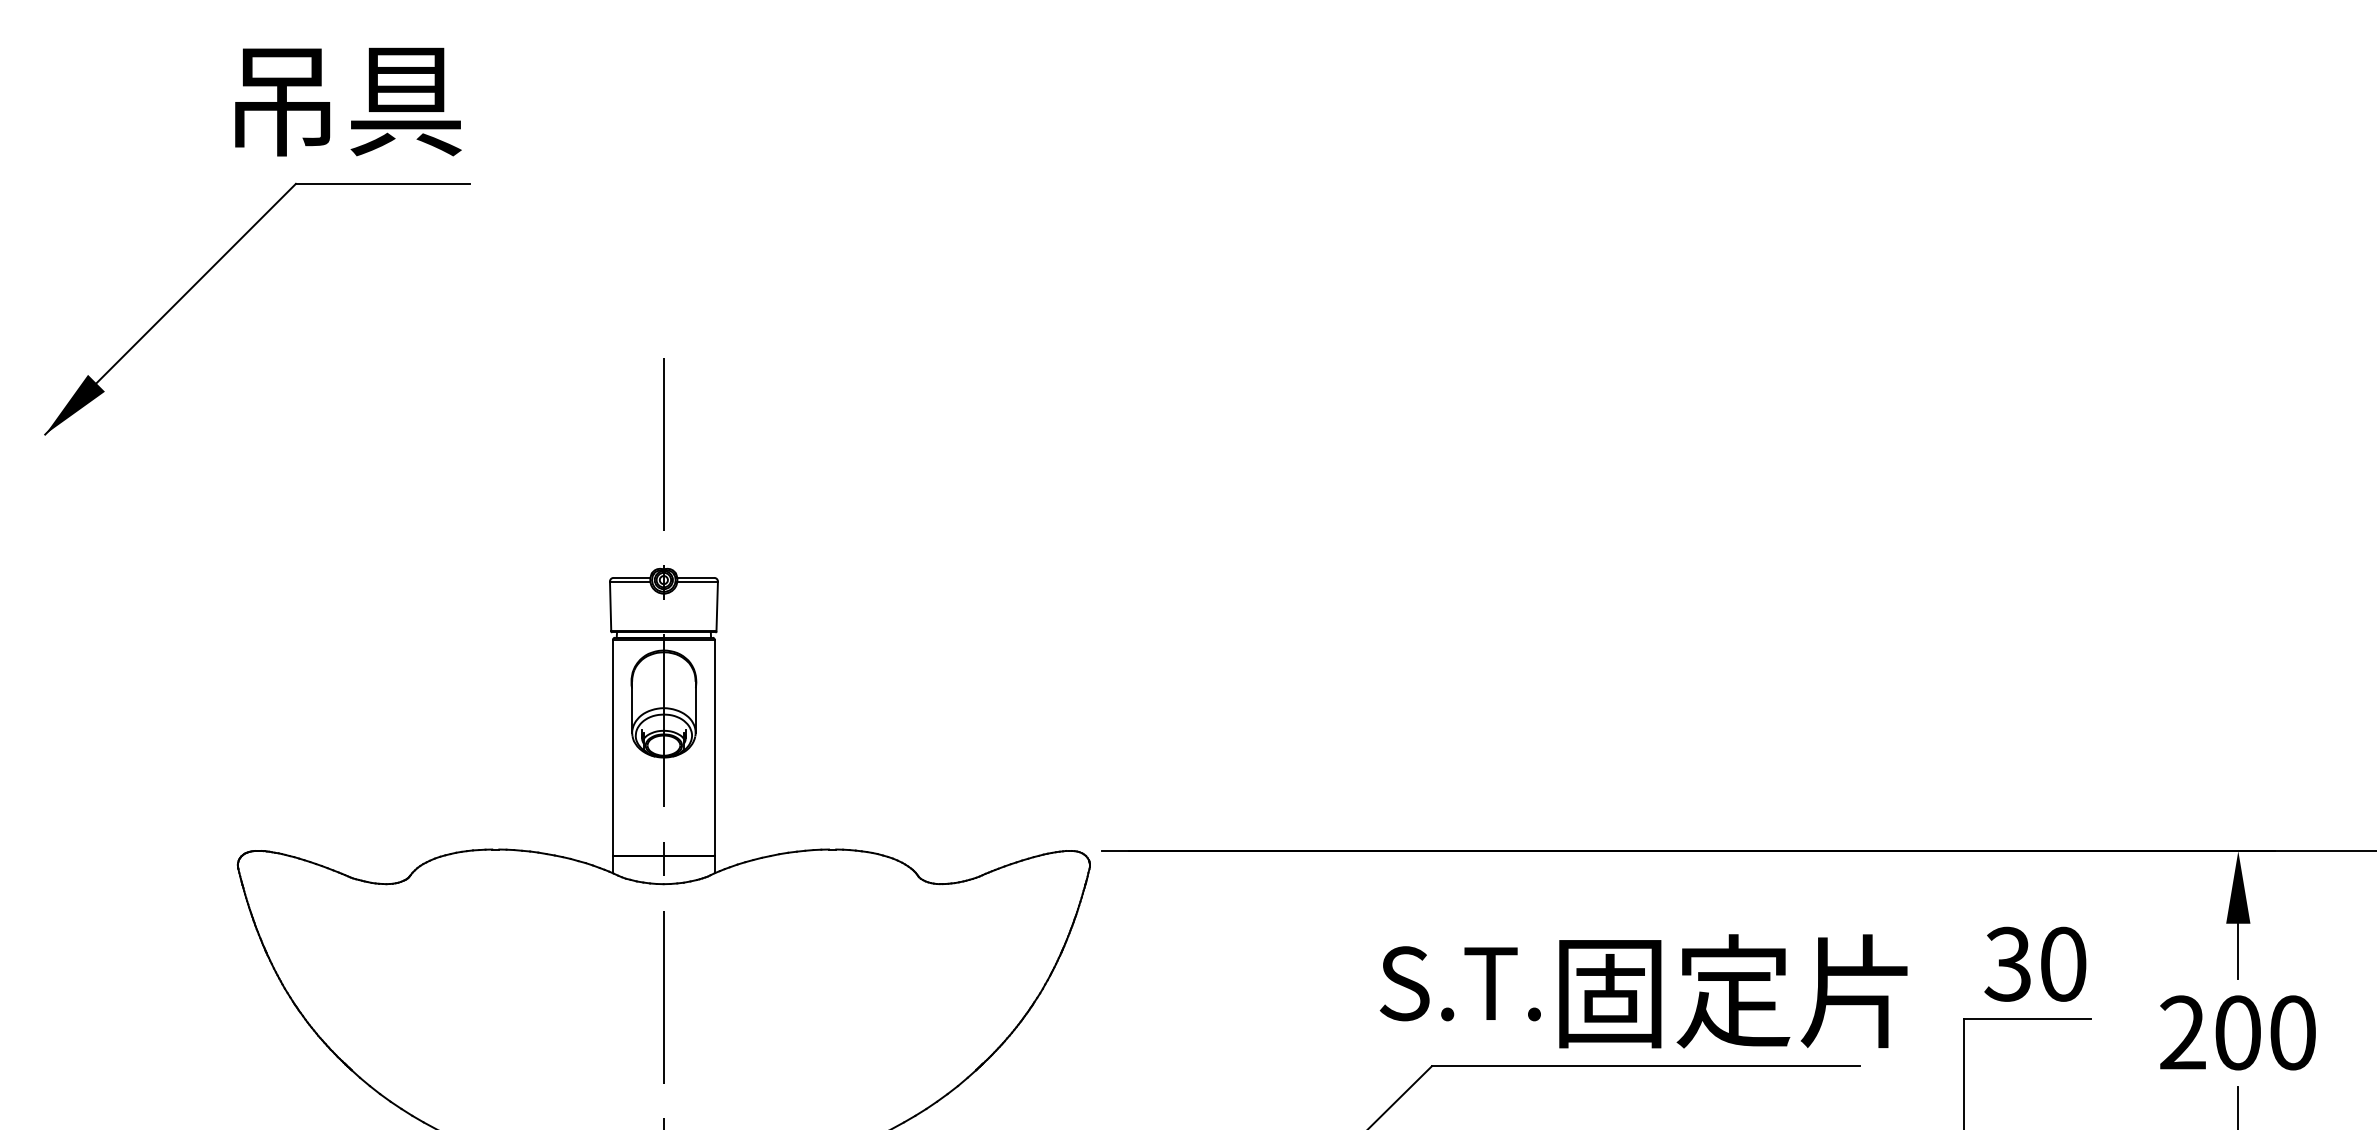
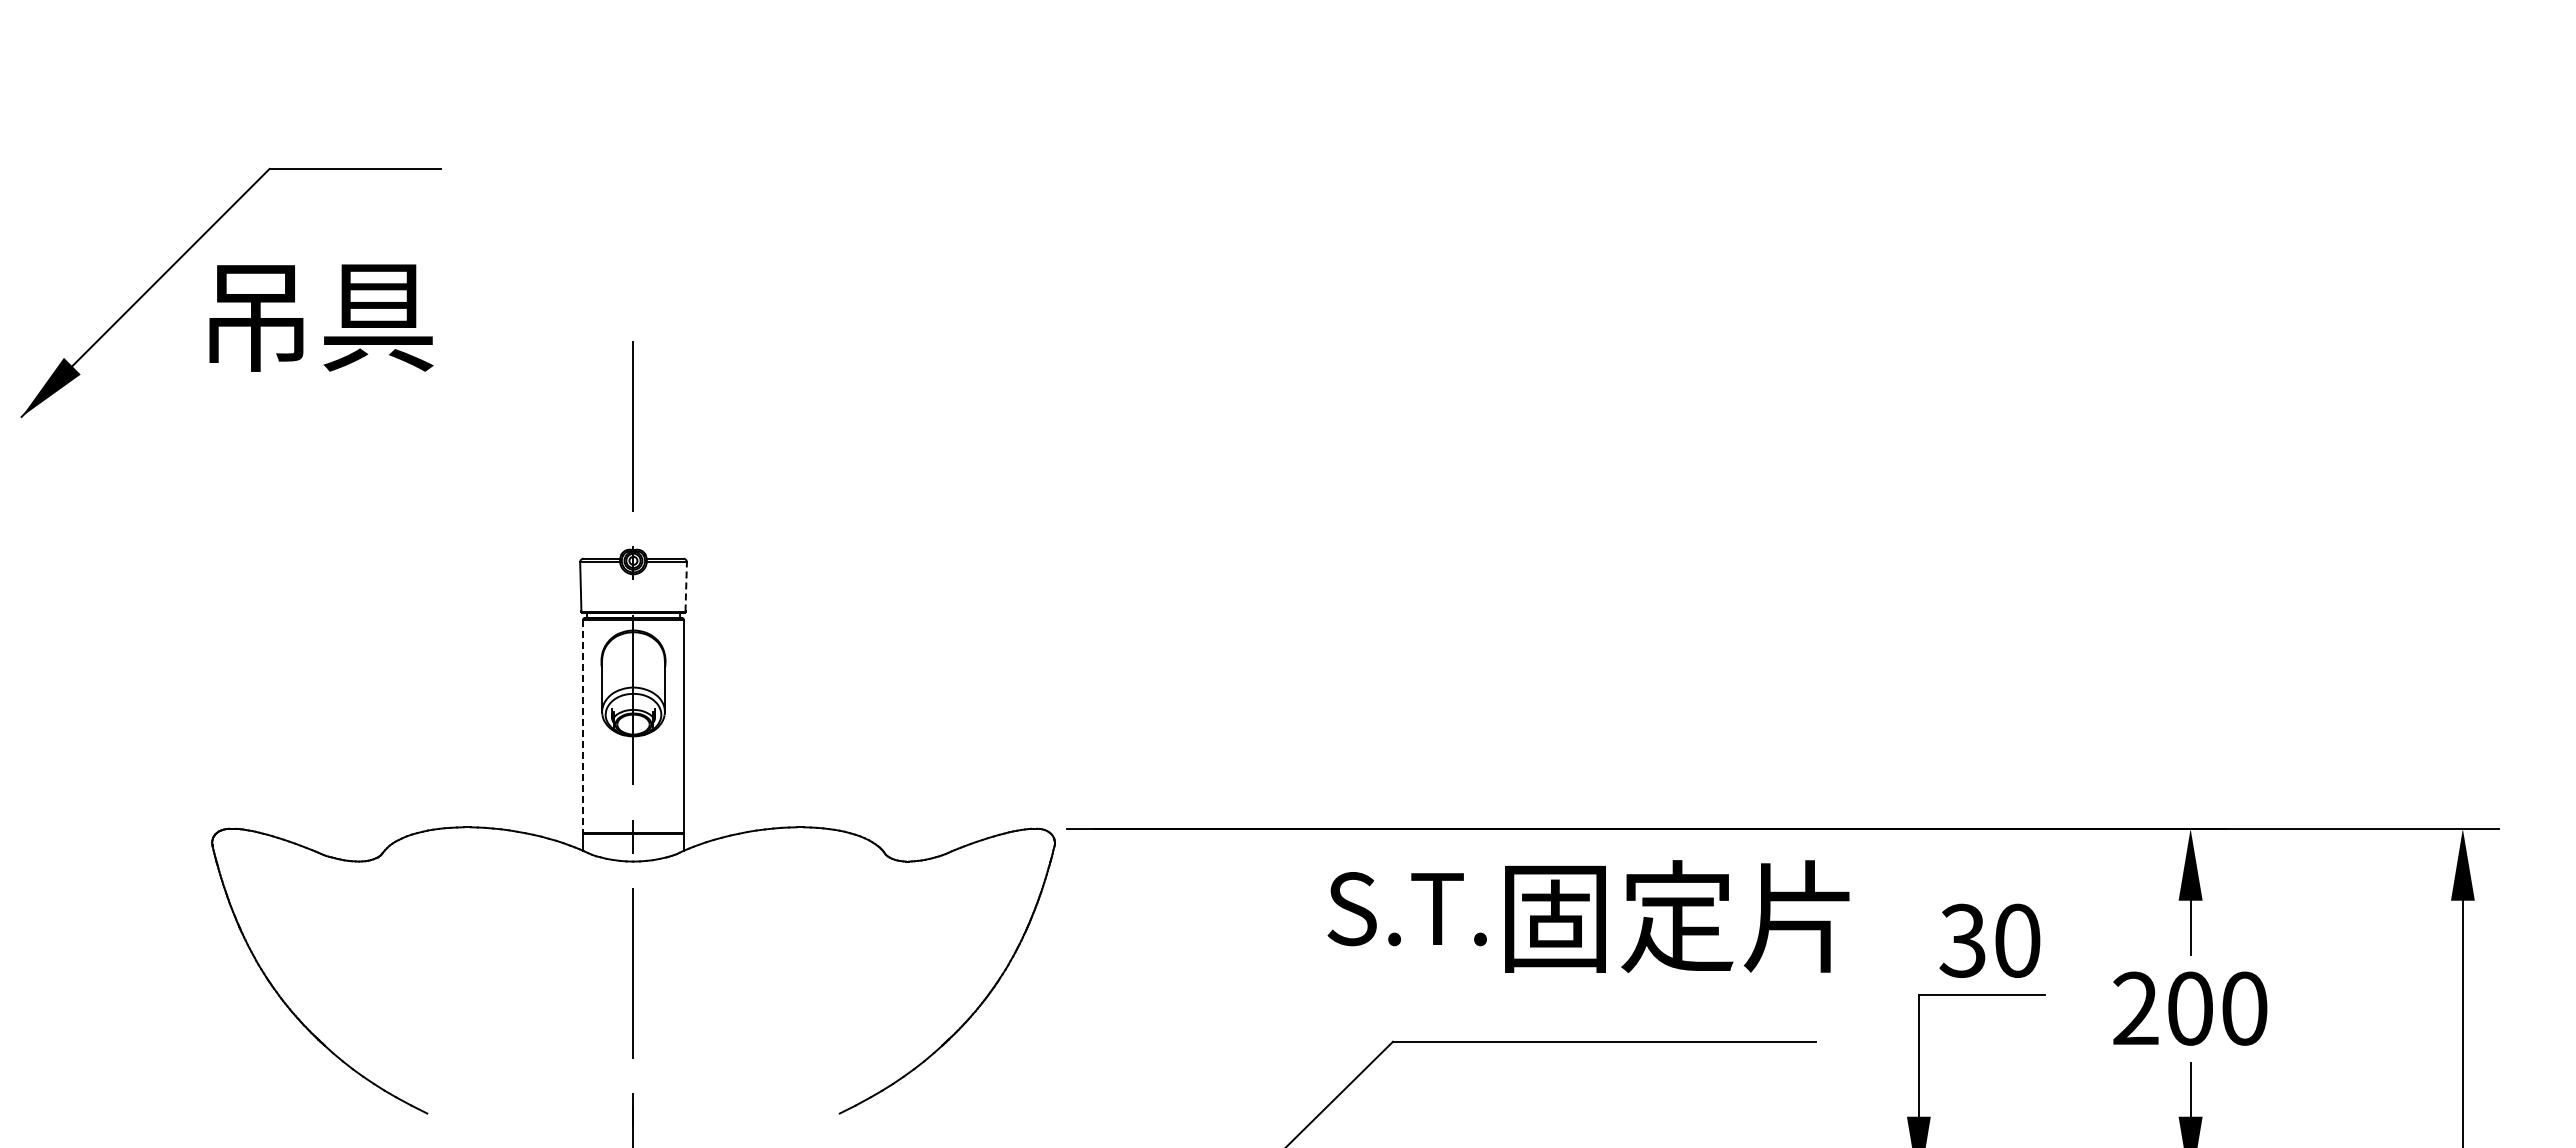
text: (348, 101) -> (321, 317), moved
line: (717, 606) -> (686, 586), solid -> dashed
line: (613, 747) -> (583, 726), solid -> dashed
text: (1643, 991) -> (1588, 916), moved

